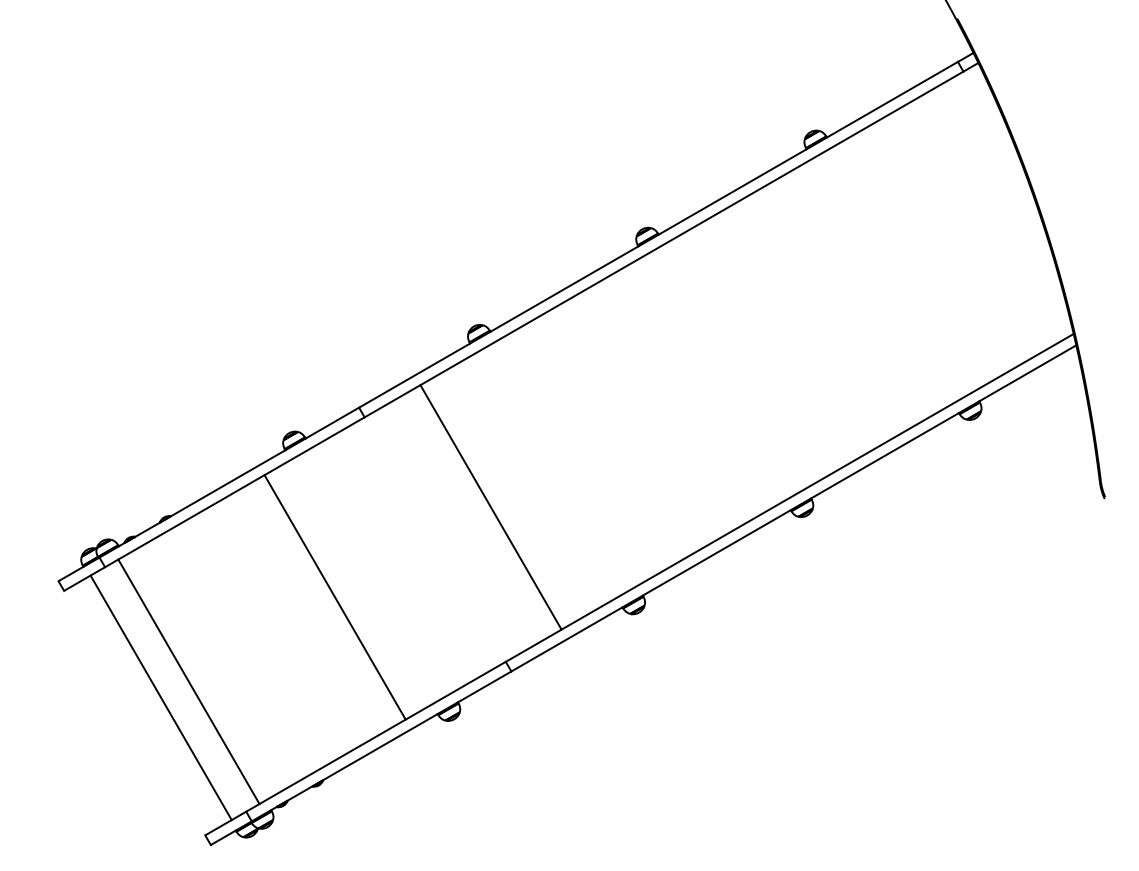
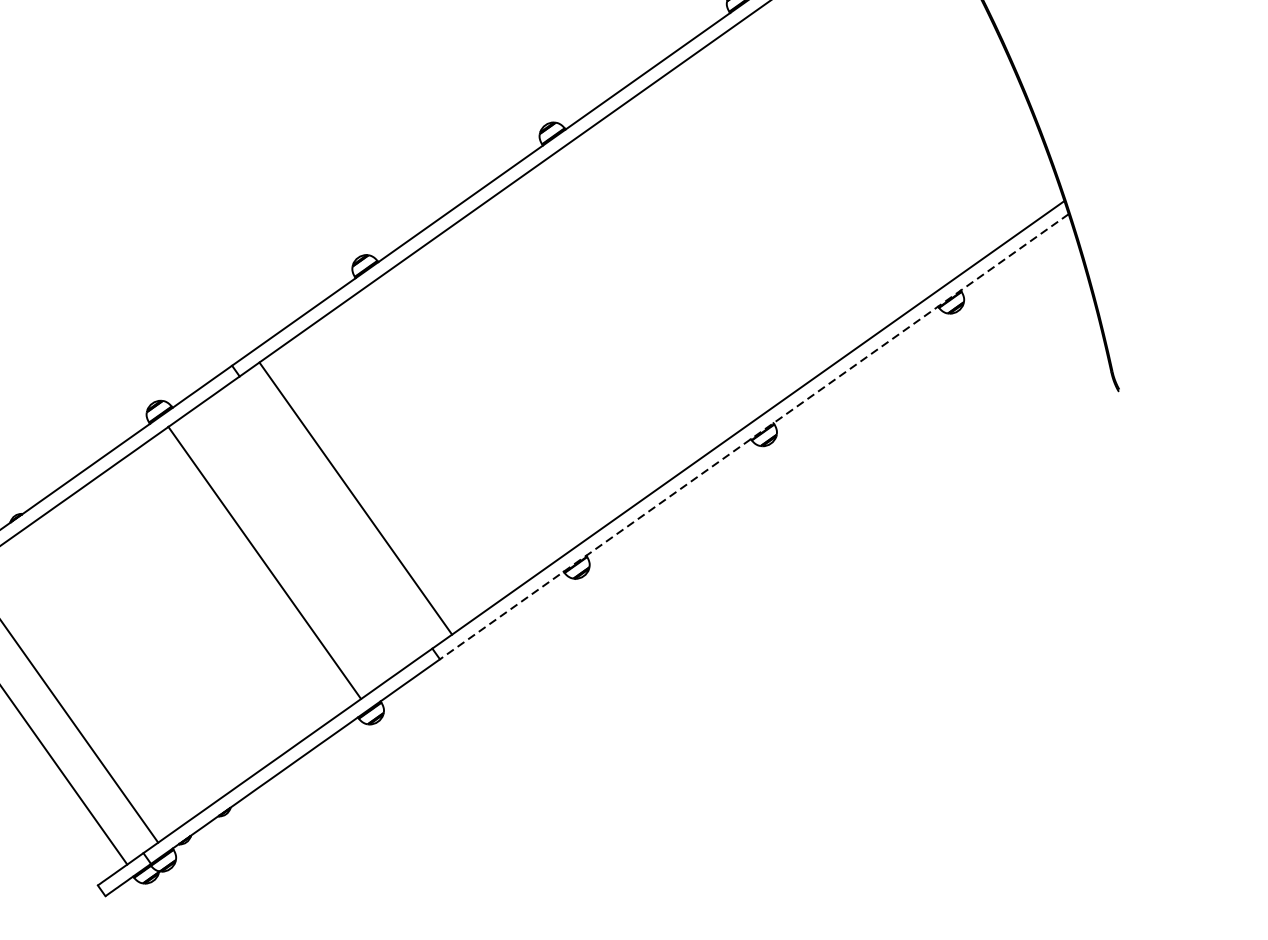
line: (490, 507) -> (355, 498), moved
line: (793, 508) -> (753, 436), solid -> dashed
line: (334, 597) -> (263, 563), moved

